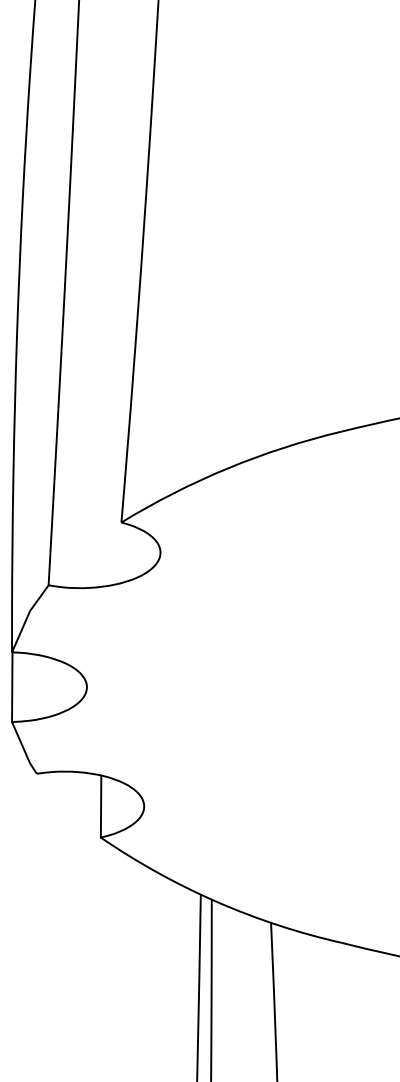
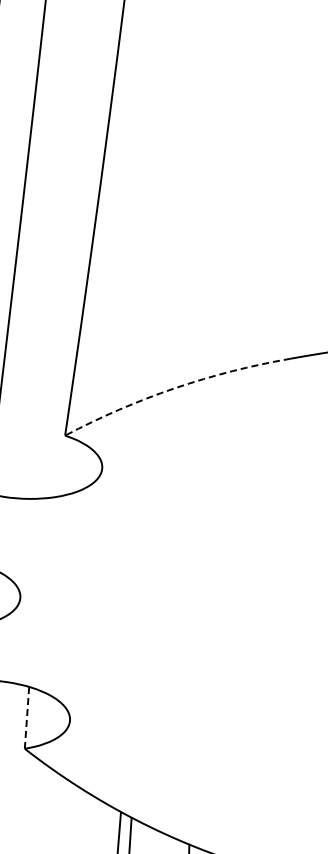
arc: (227, 468) -> (174, 388), solid -> dashed
line: (101, 806) -> (27, 717), solid -> dashed

